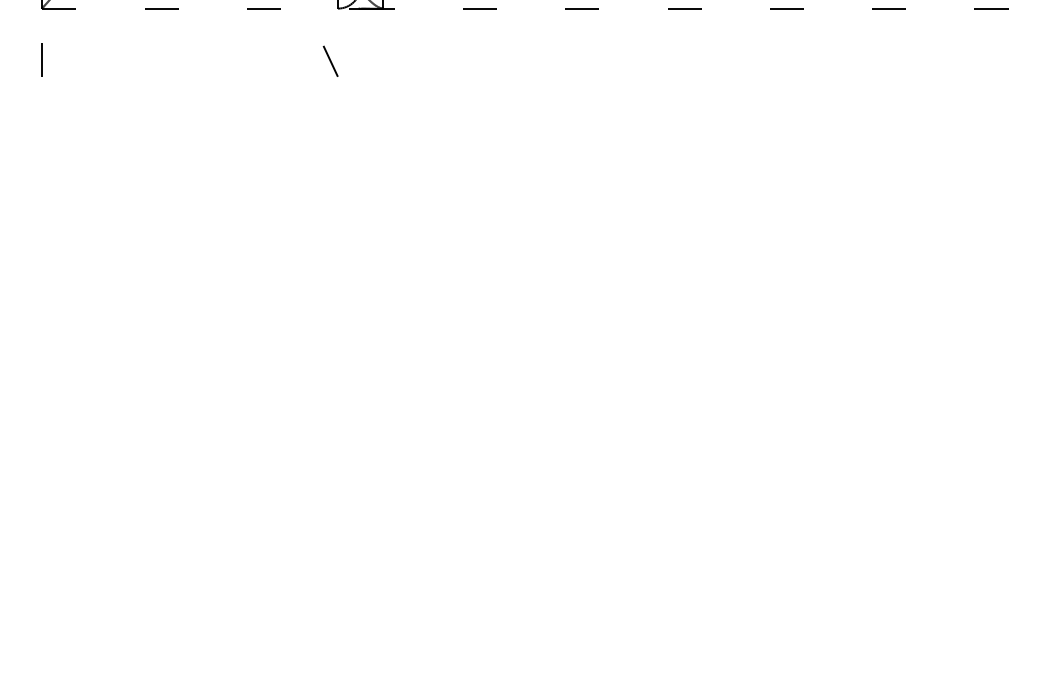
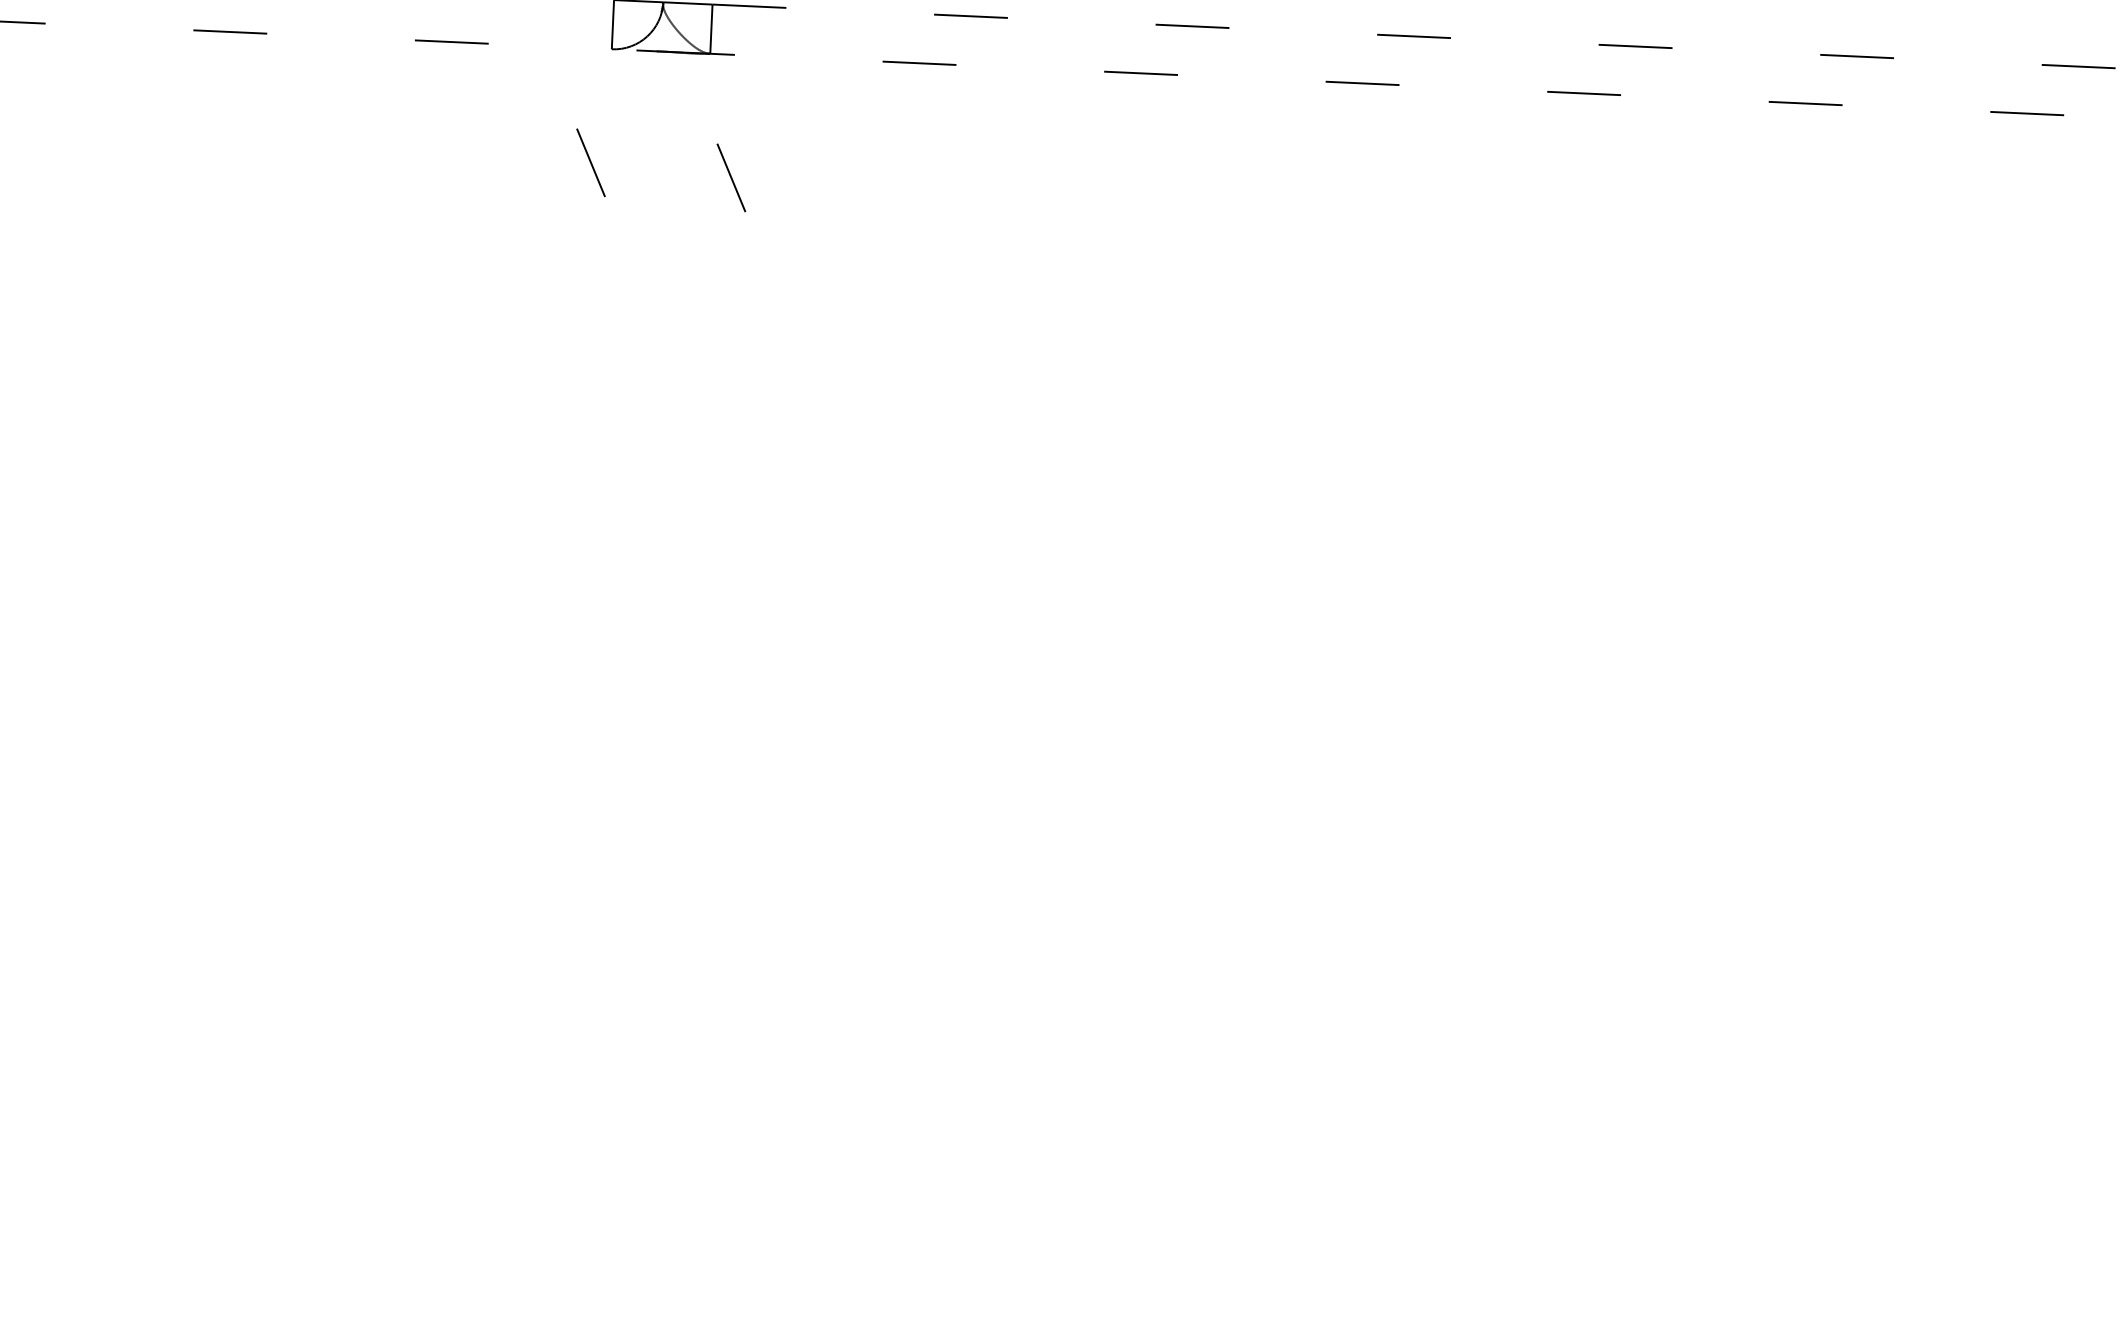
line: (395, 64) -> (731, 175), added

